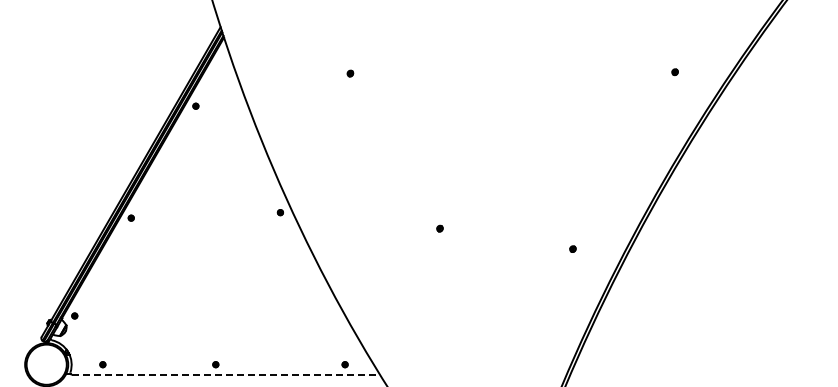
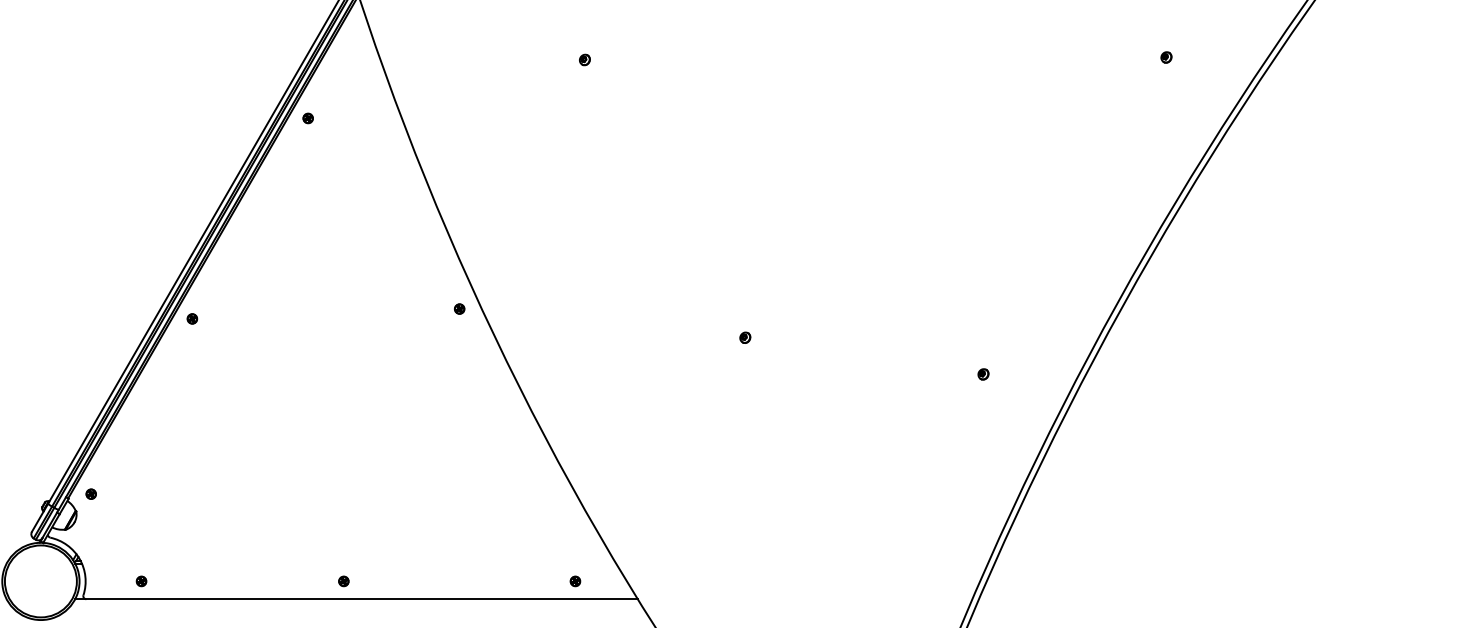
line: (225, 374) -> (361, 598), dashed -> solid

